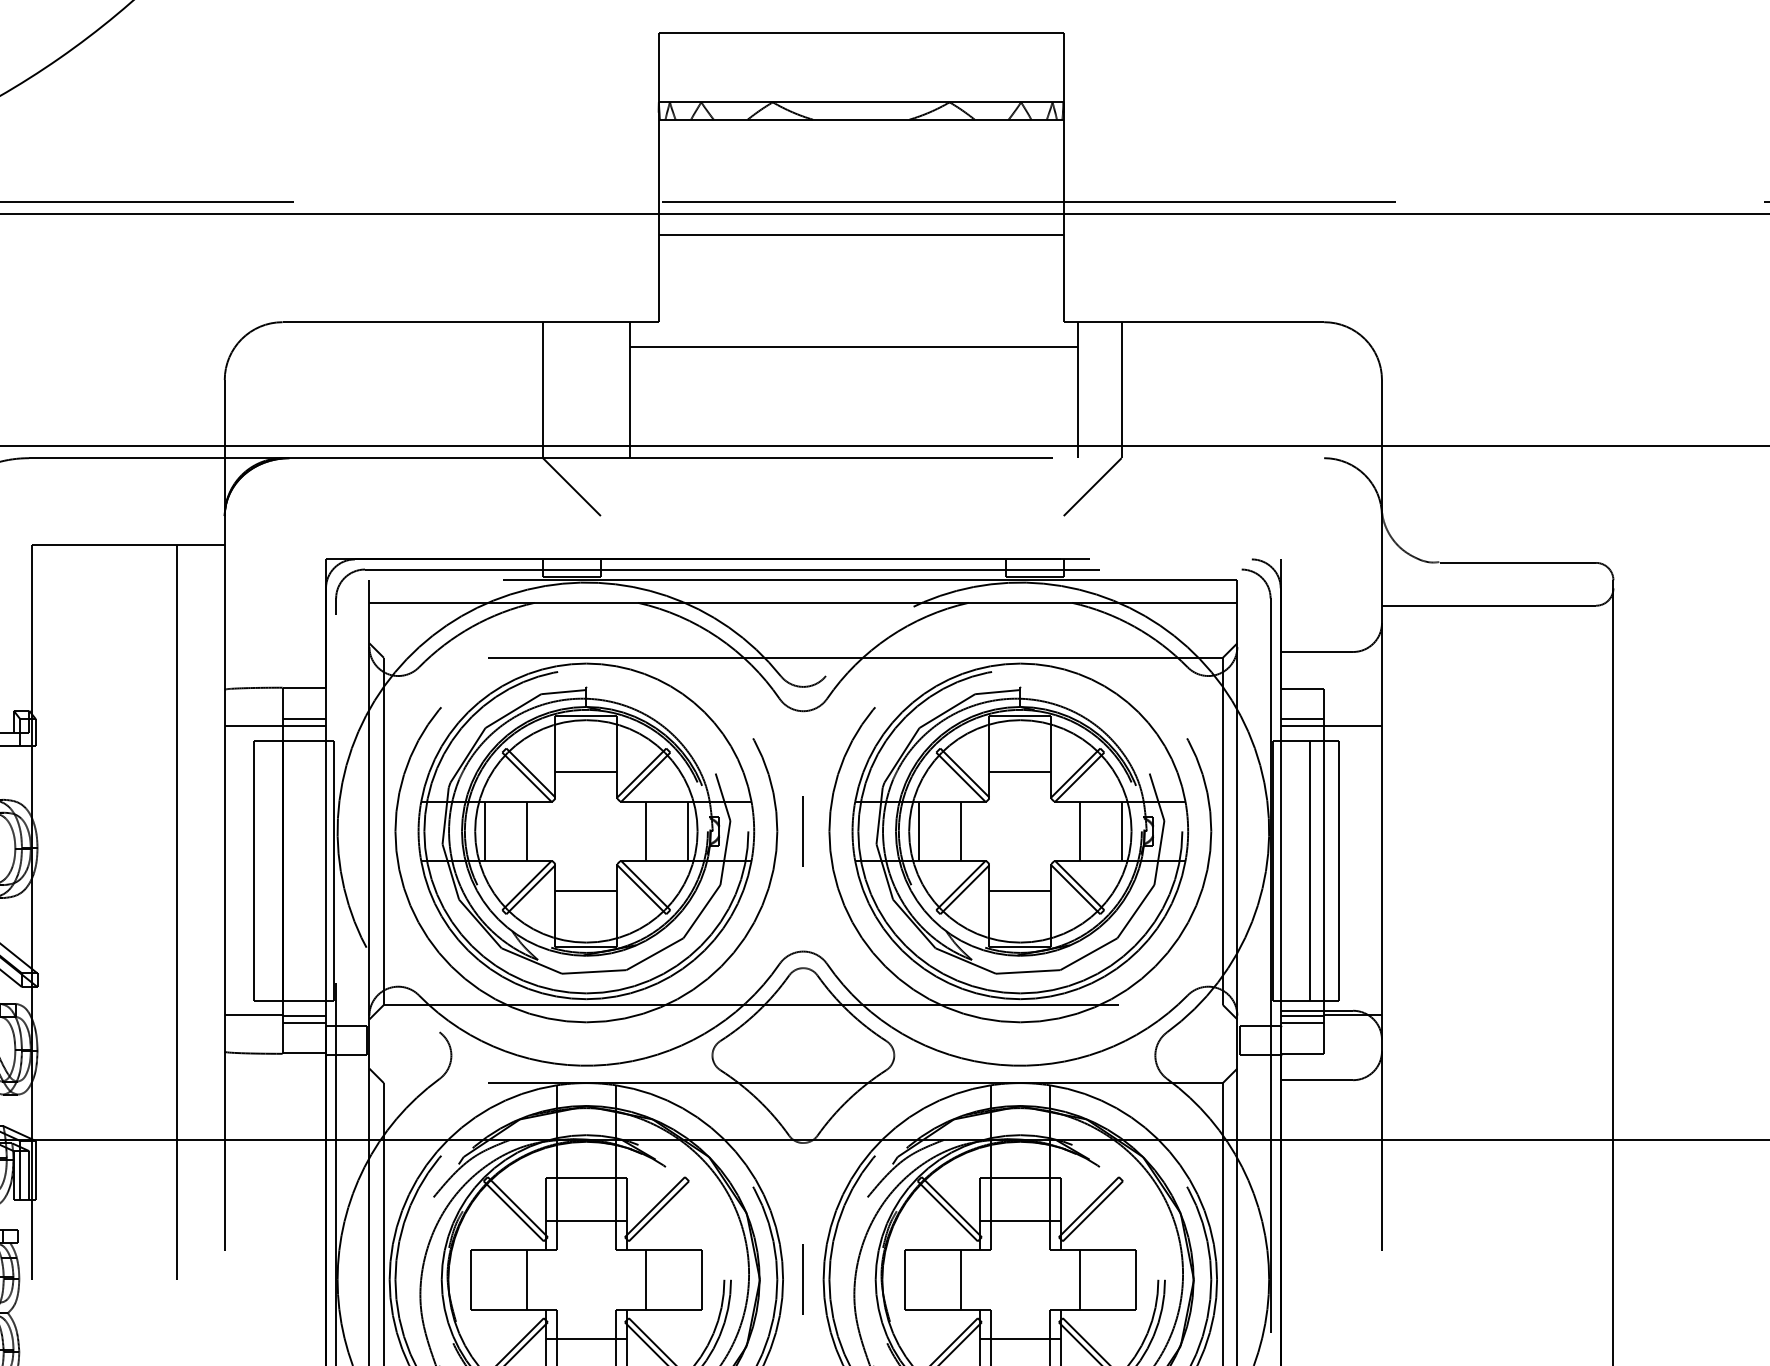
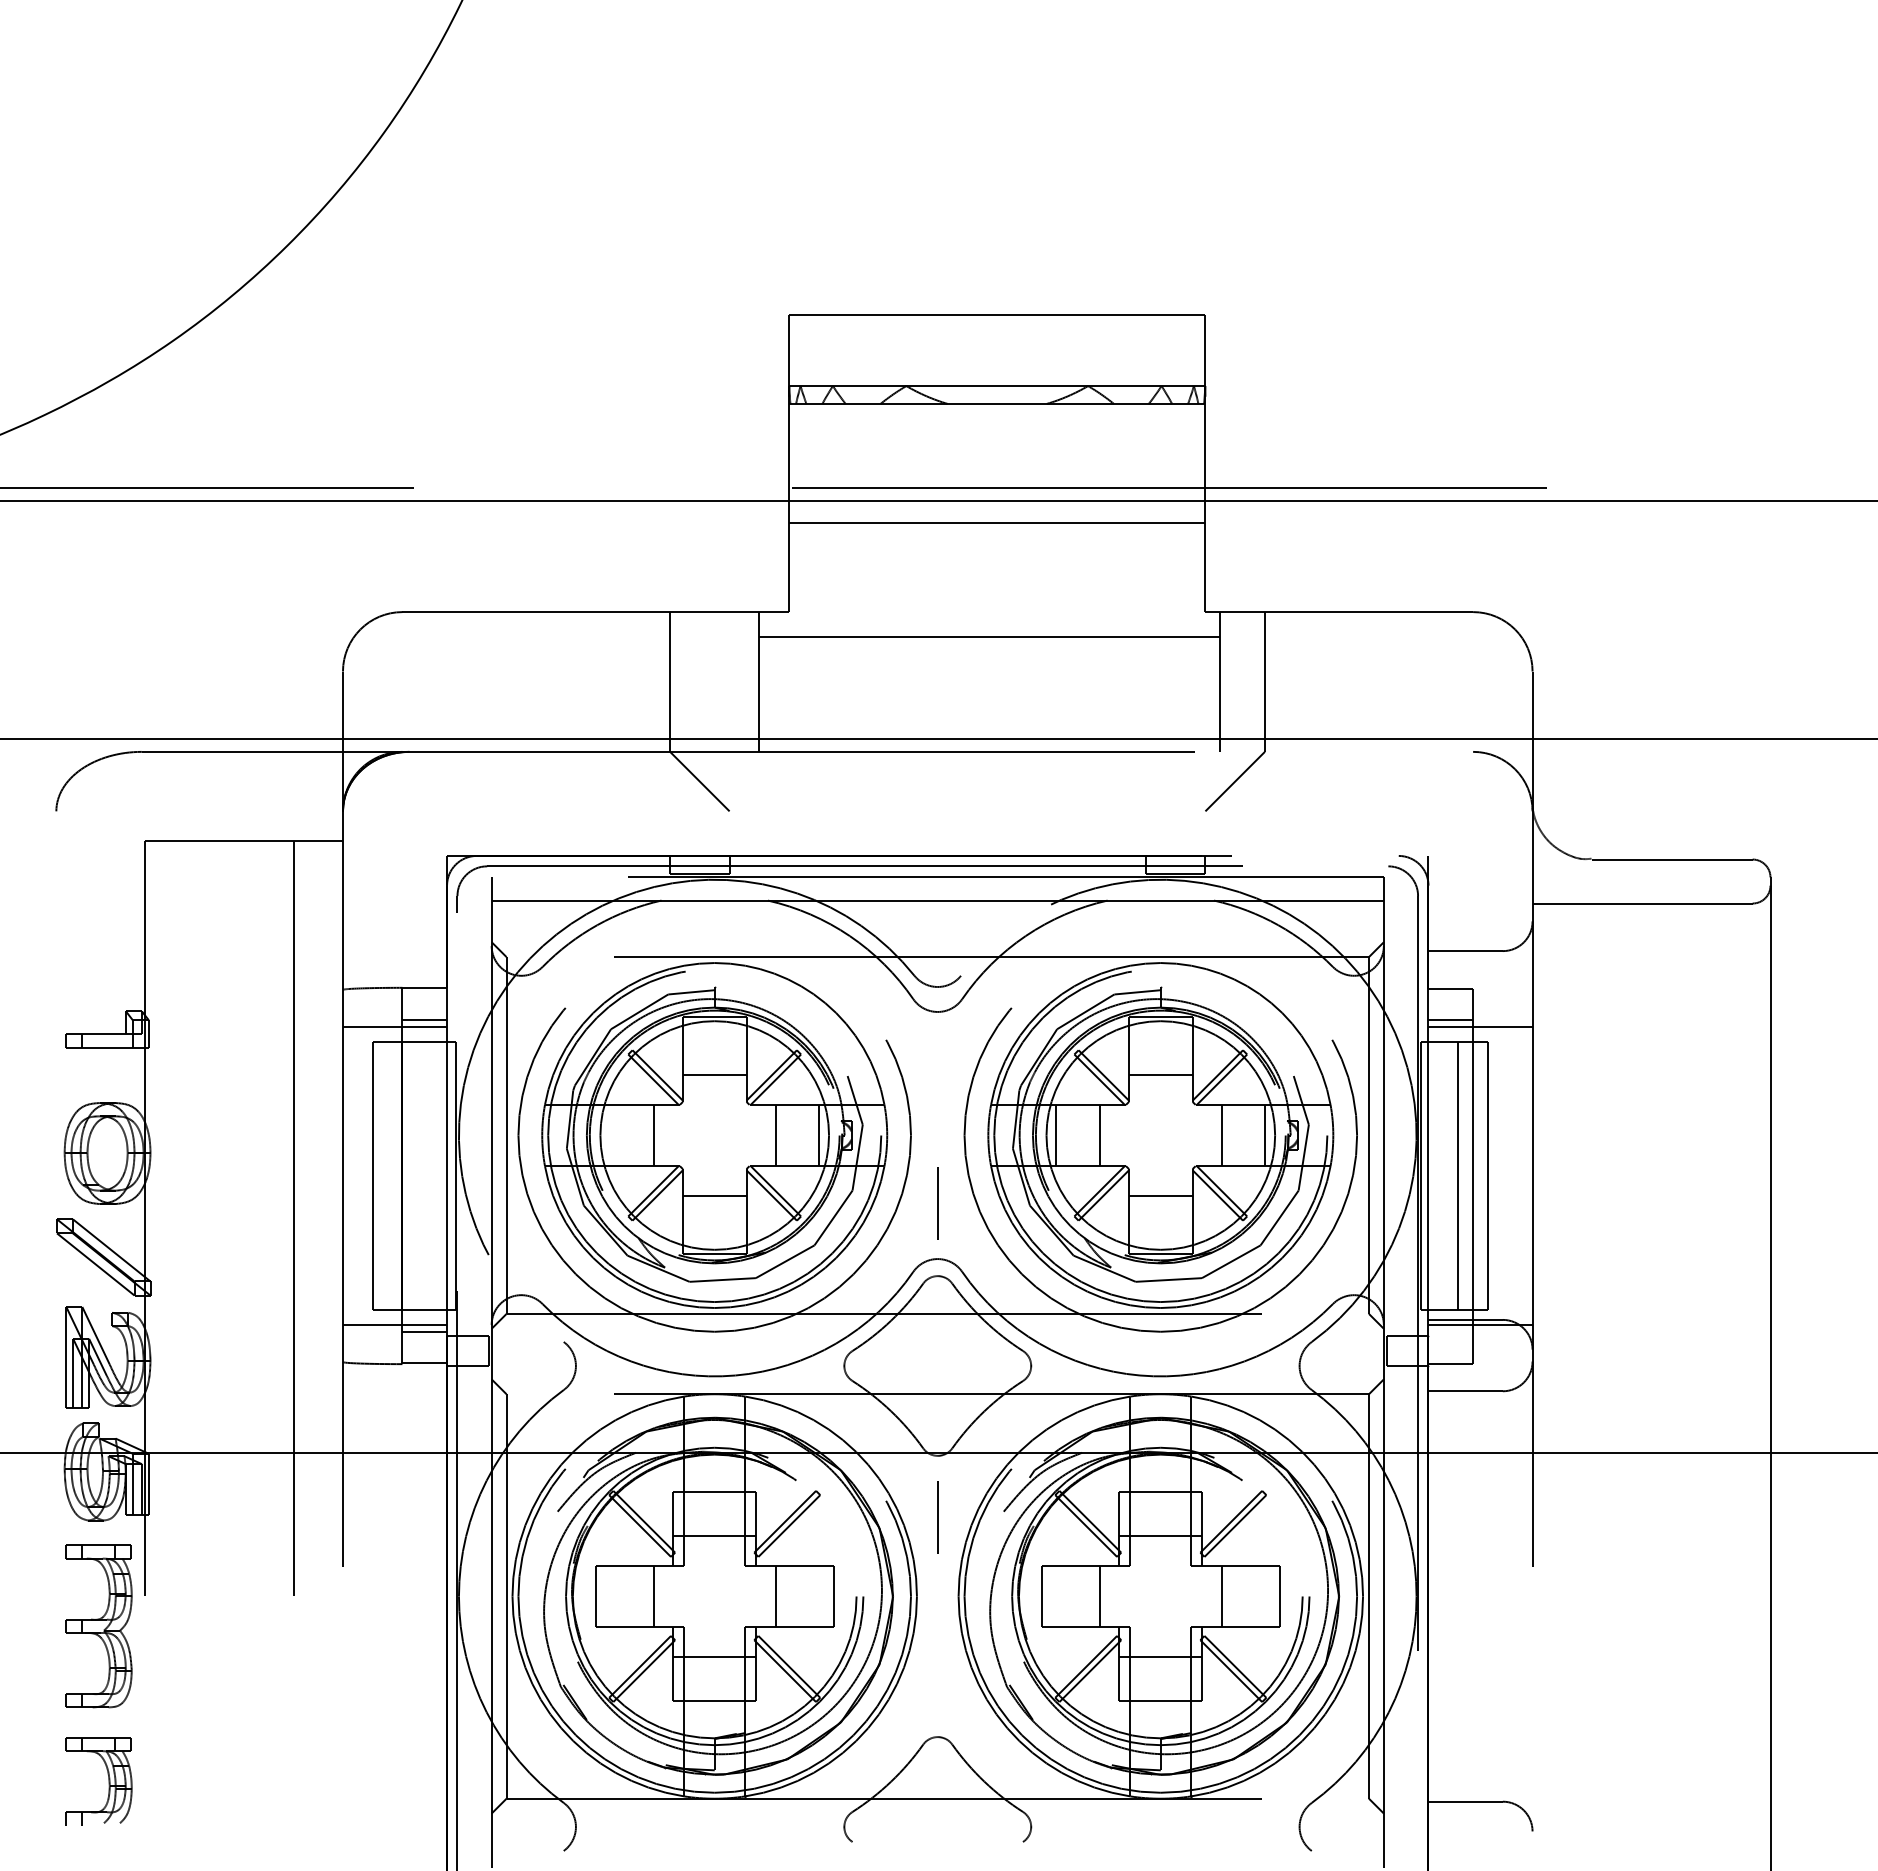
line: (485, 831) -> (610, 1135), removed
line: (803, 831) -> (937, 1203), moved
line: (1302, 1023) -> (1450, 1332), removed
line: (803, 1279) -> (937, 1517), moved

